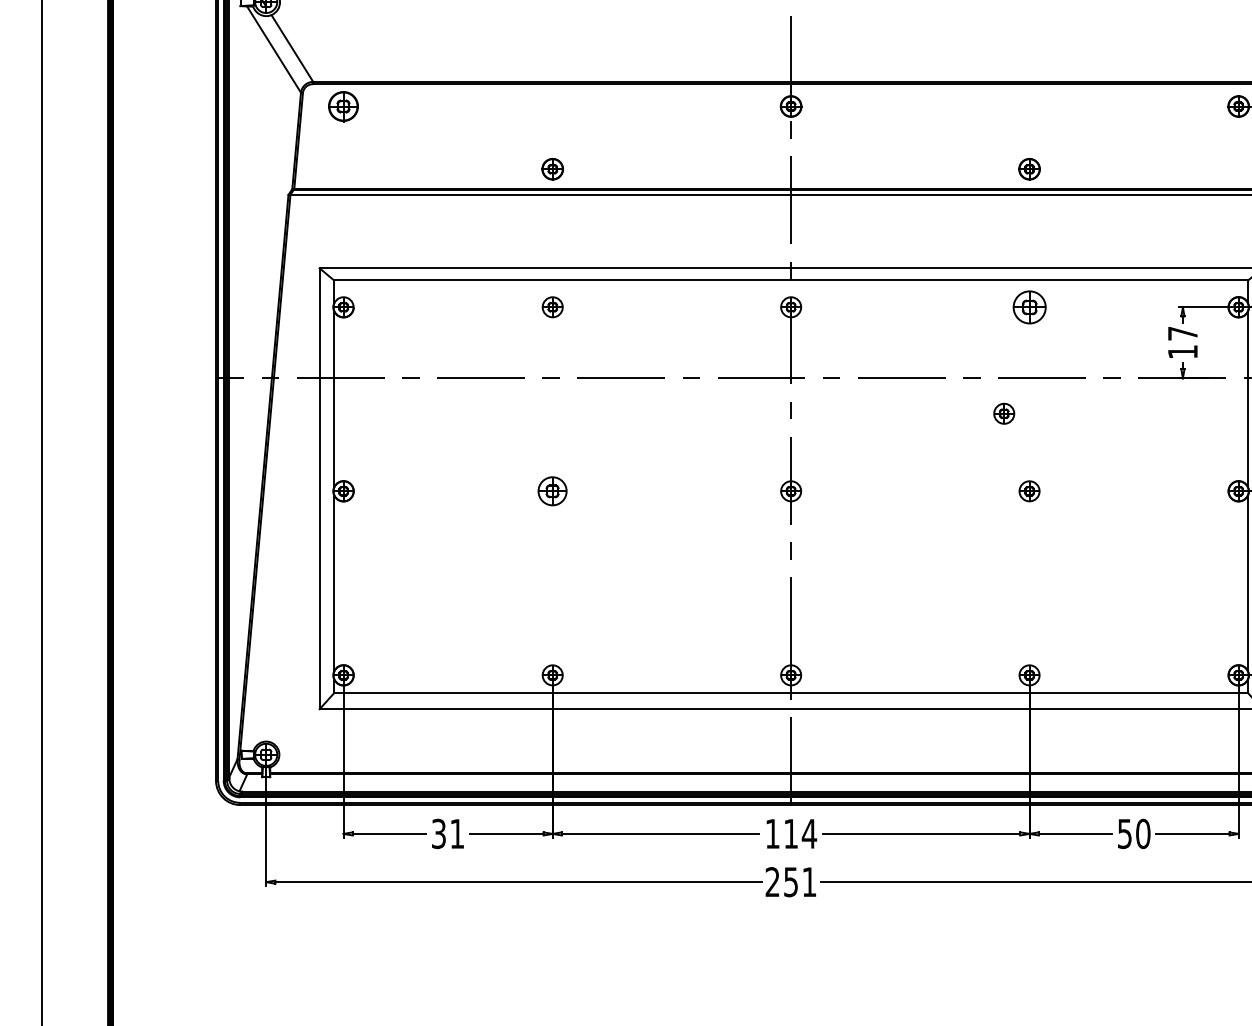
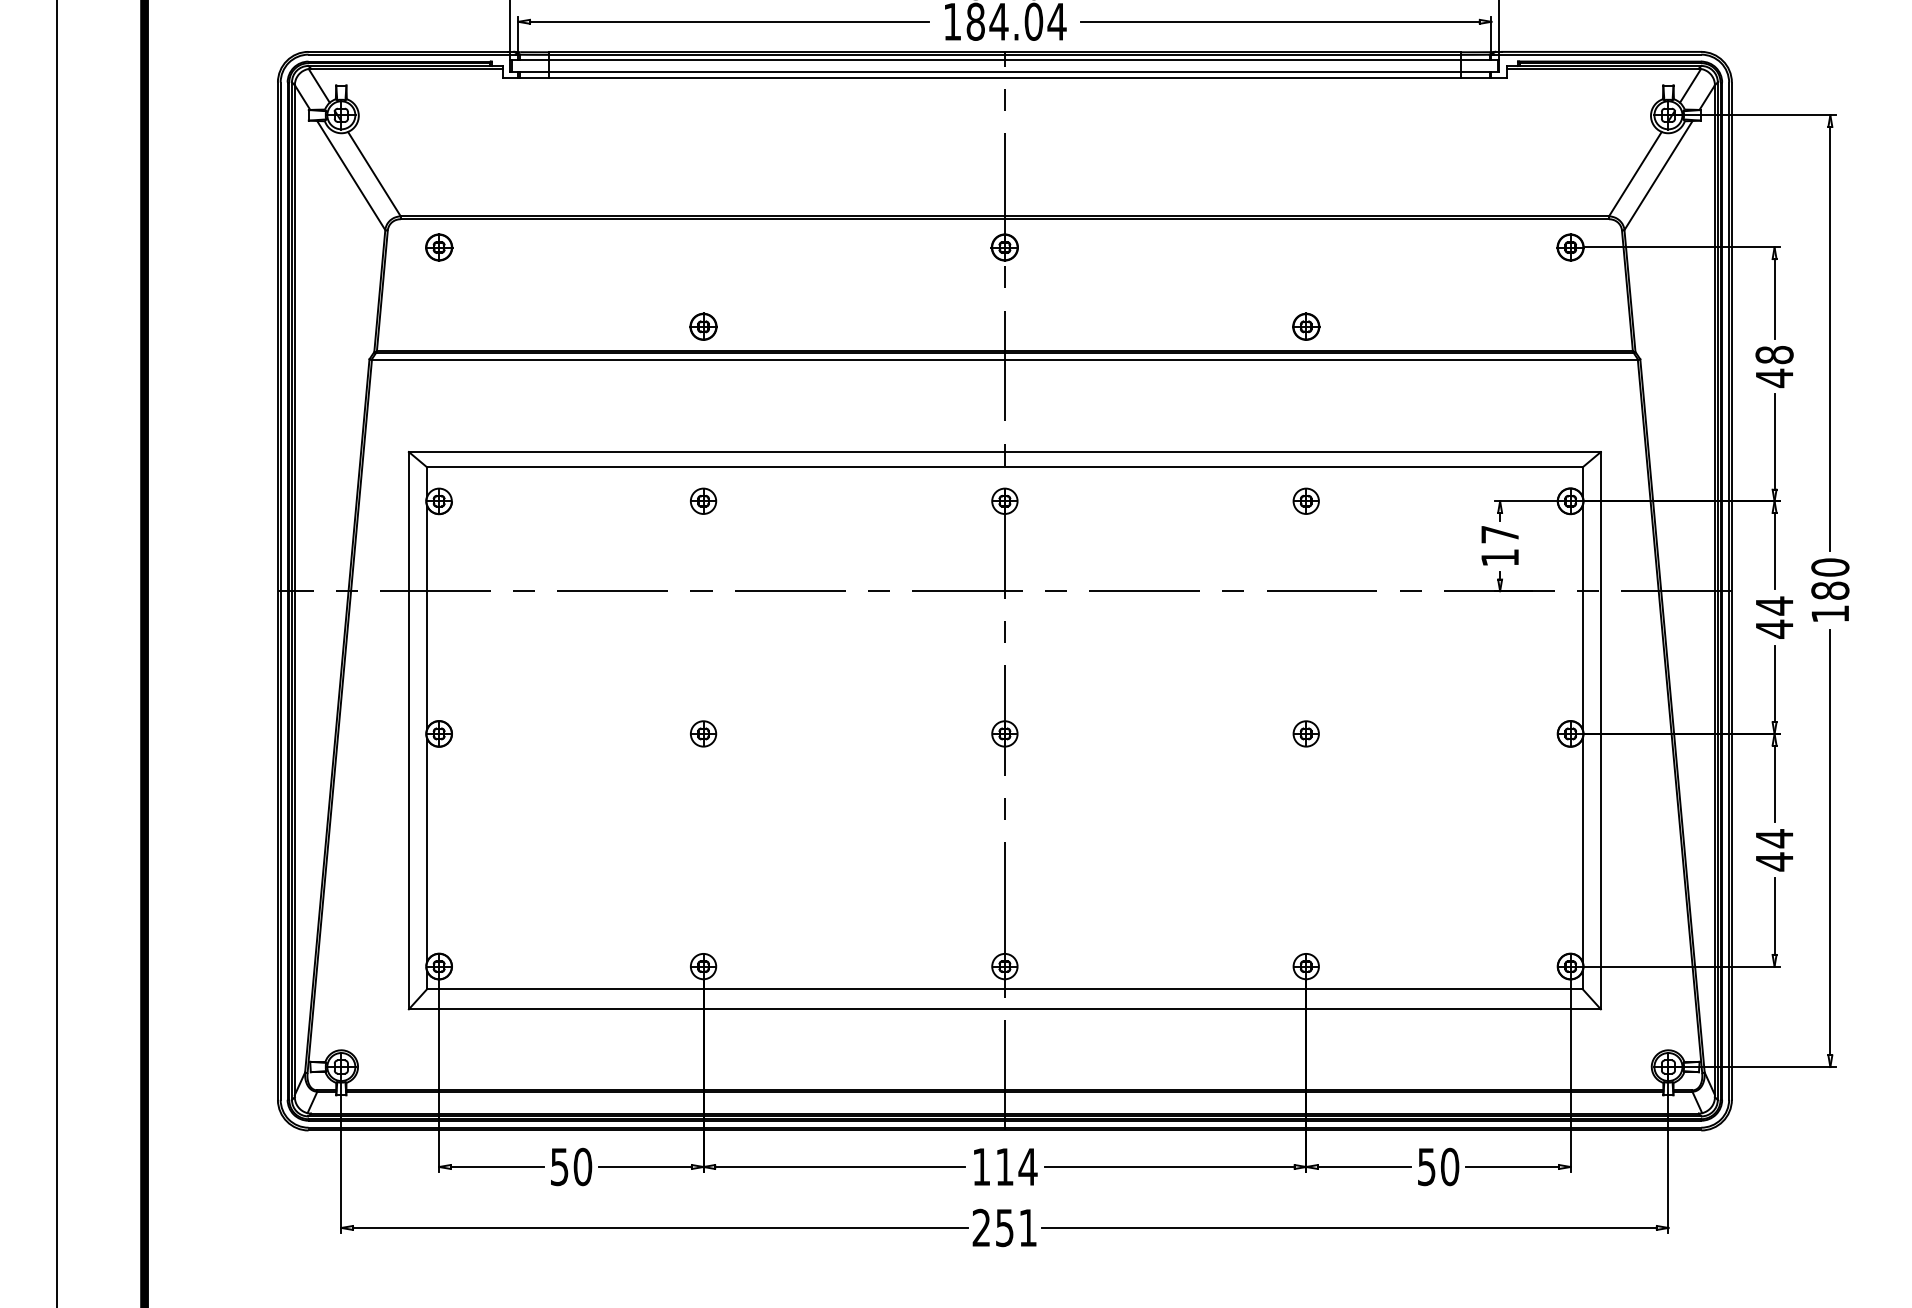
part: (343, 106) -> (439, 247), size x0.71
part: (1028, 306) -> (1305, 500), size x0.62
part: (1003, 413) -> (1273, 635), removed
part: (552, 490) -> (703, 733), size x0.71
text: (448, 833) -> (571, 1166), 31 -> 50

